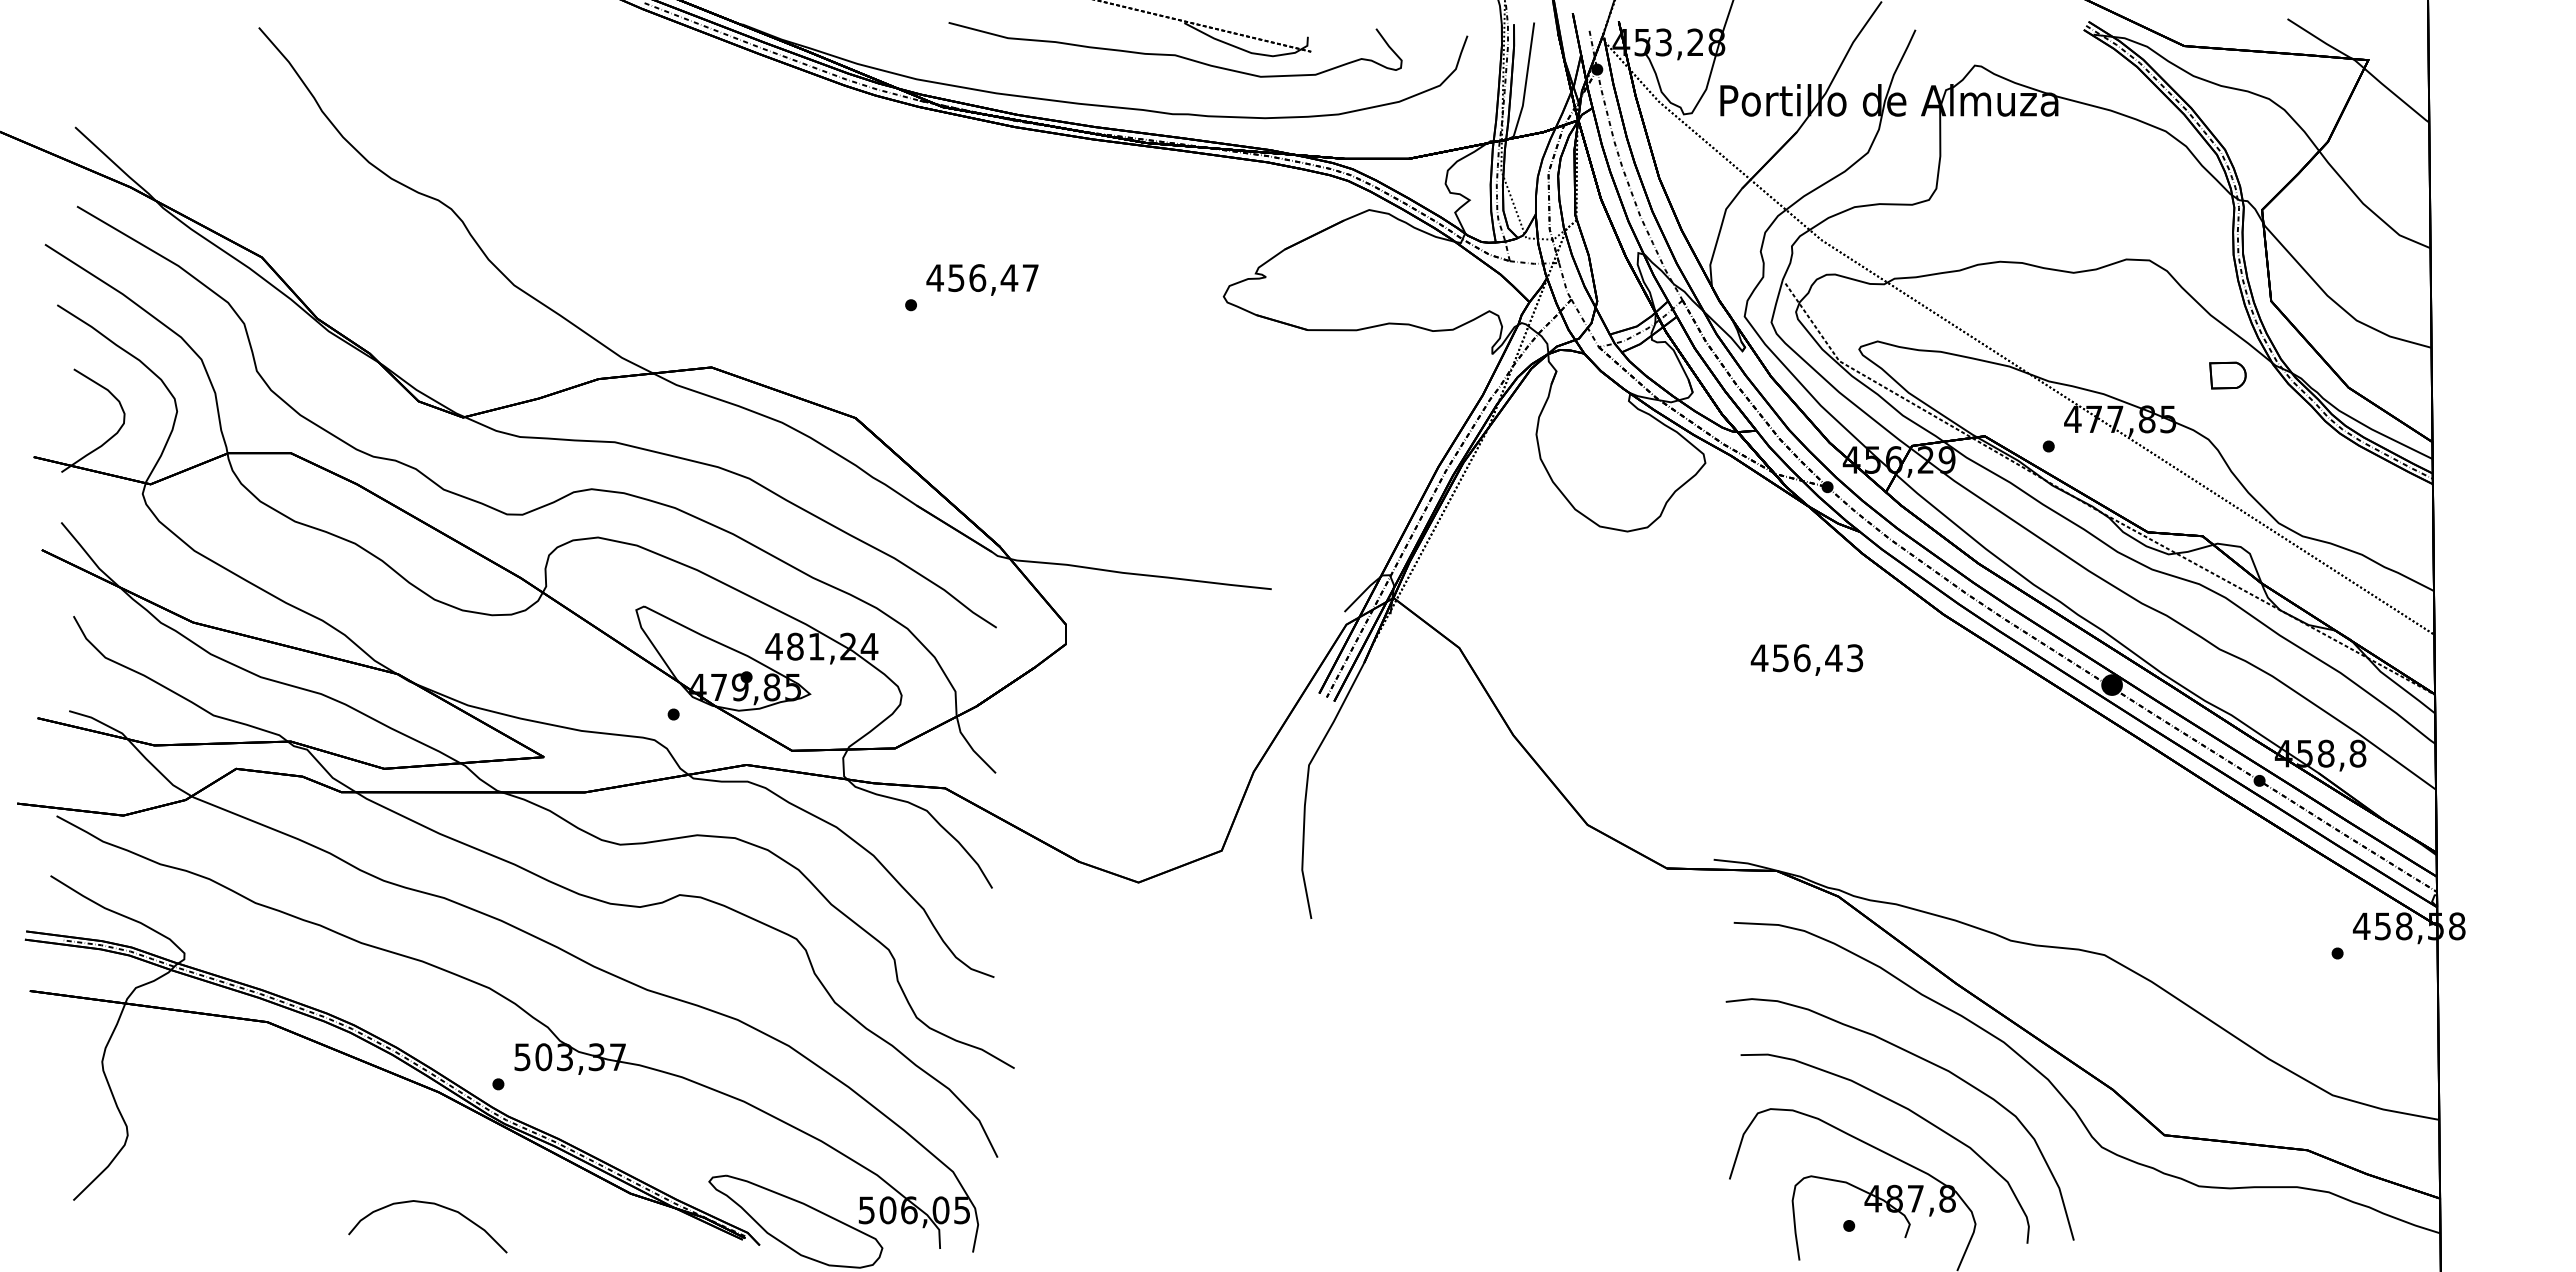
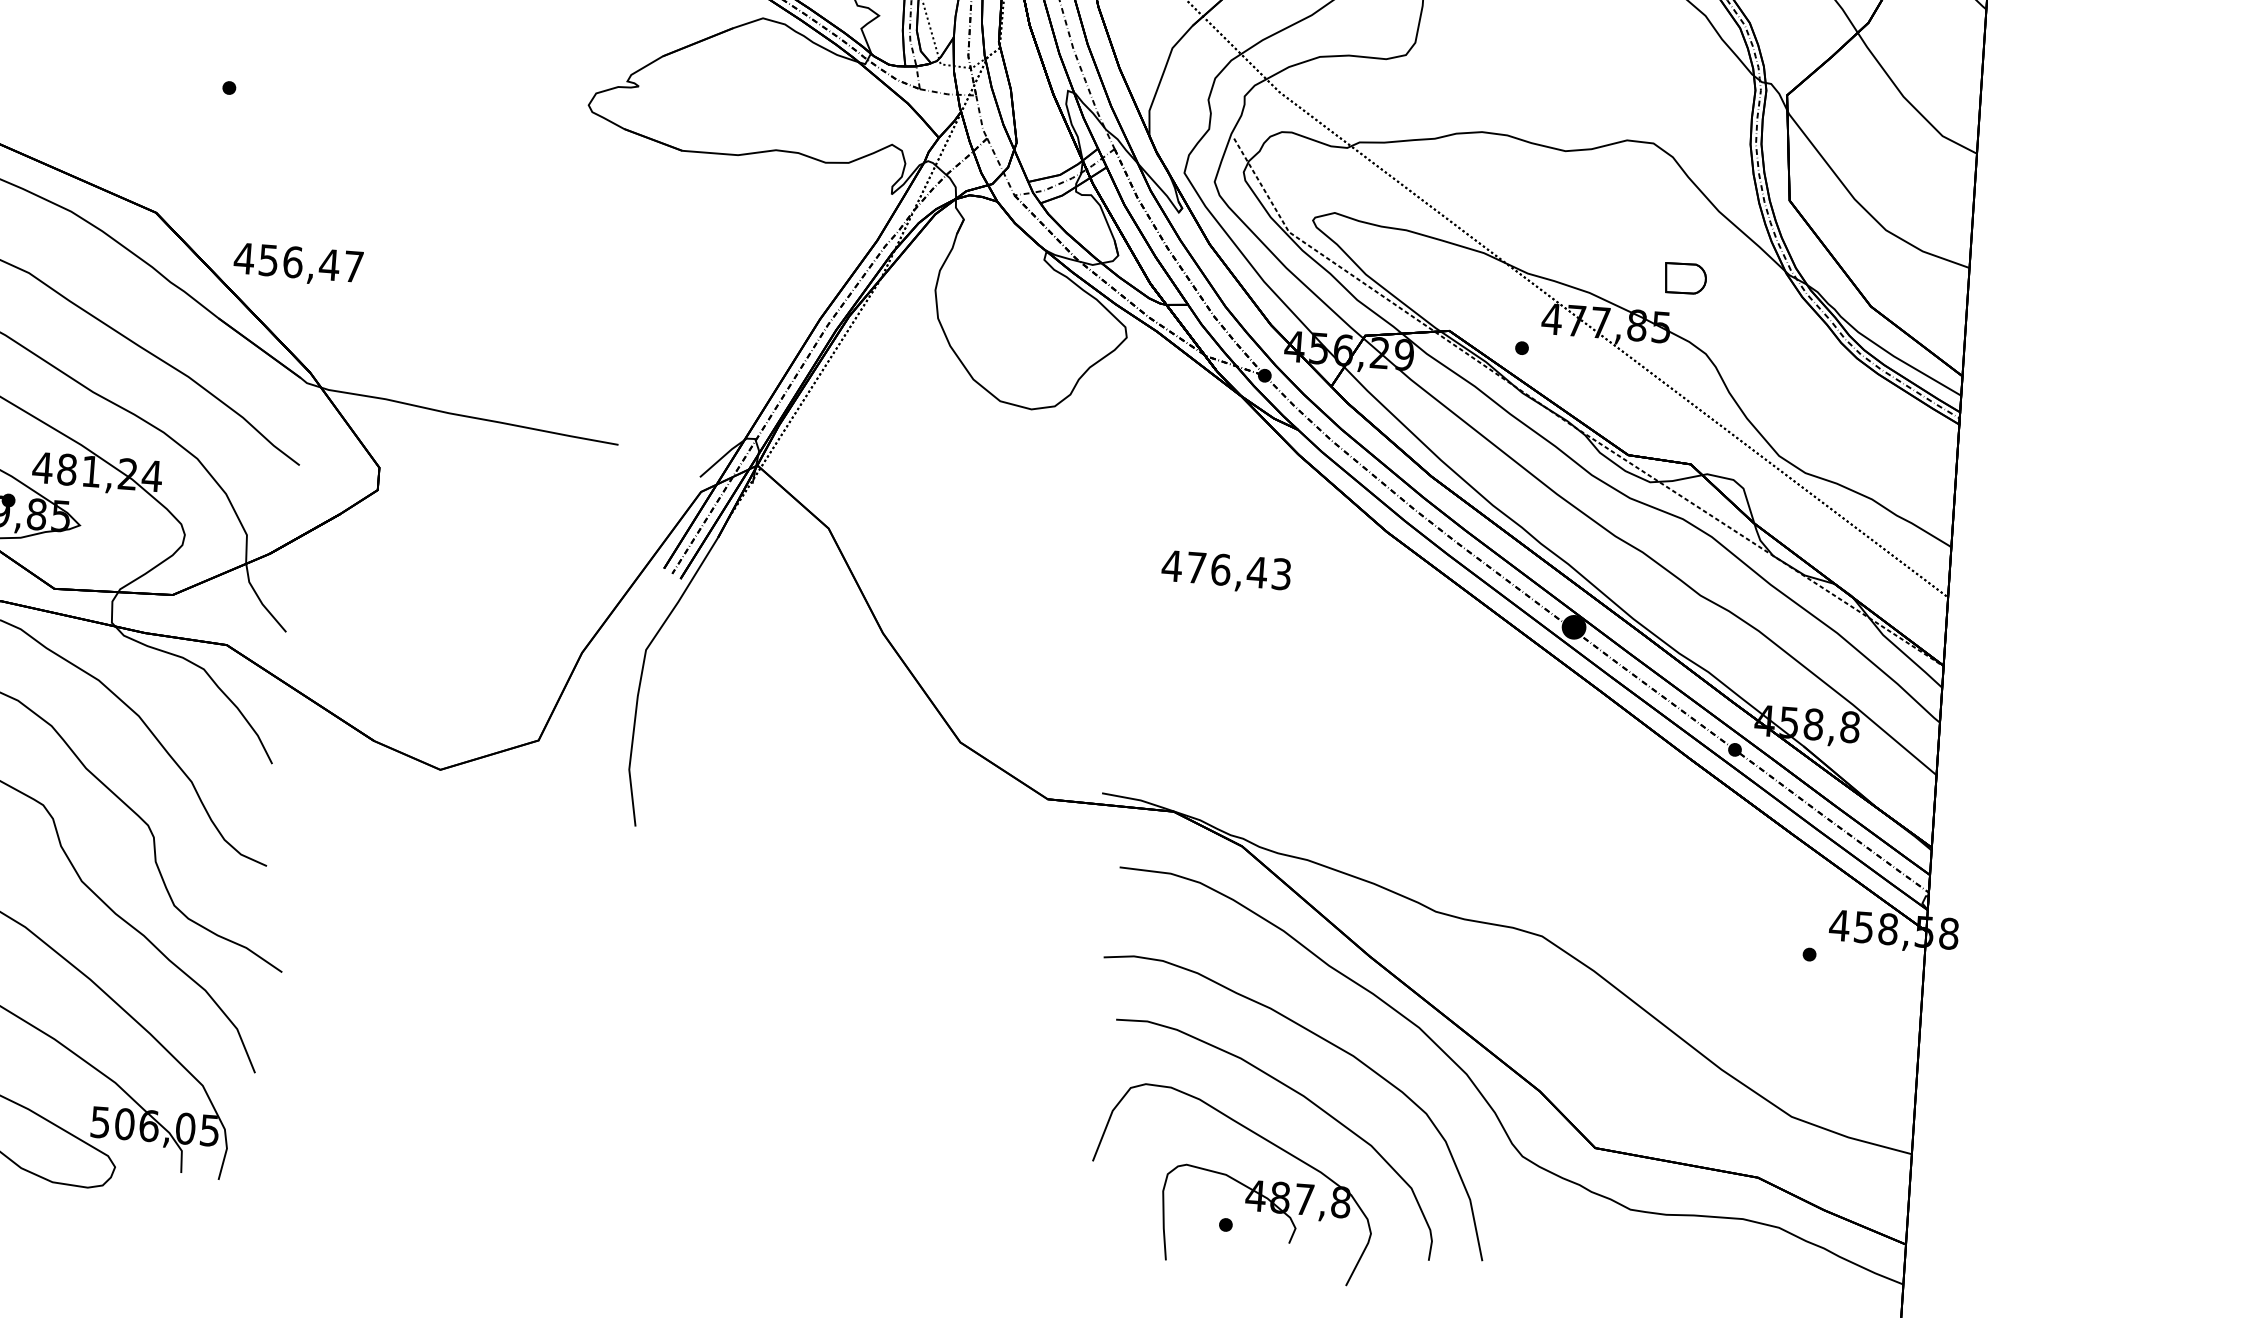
text: (982, 279) -> (298, 264), moved
part: (2227, 375) -> (1684, 278), moved
text: (1780, 658) -> (1196, 568), 456,43 -> 476,43

